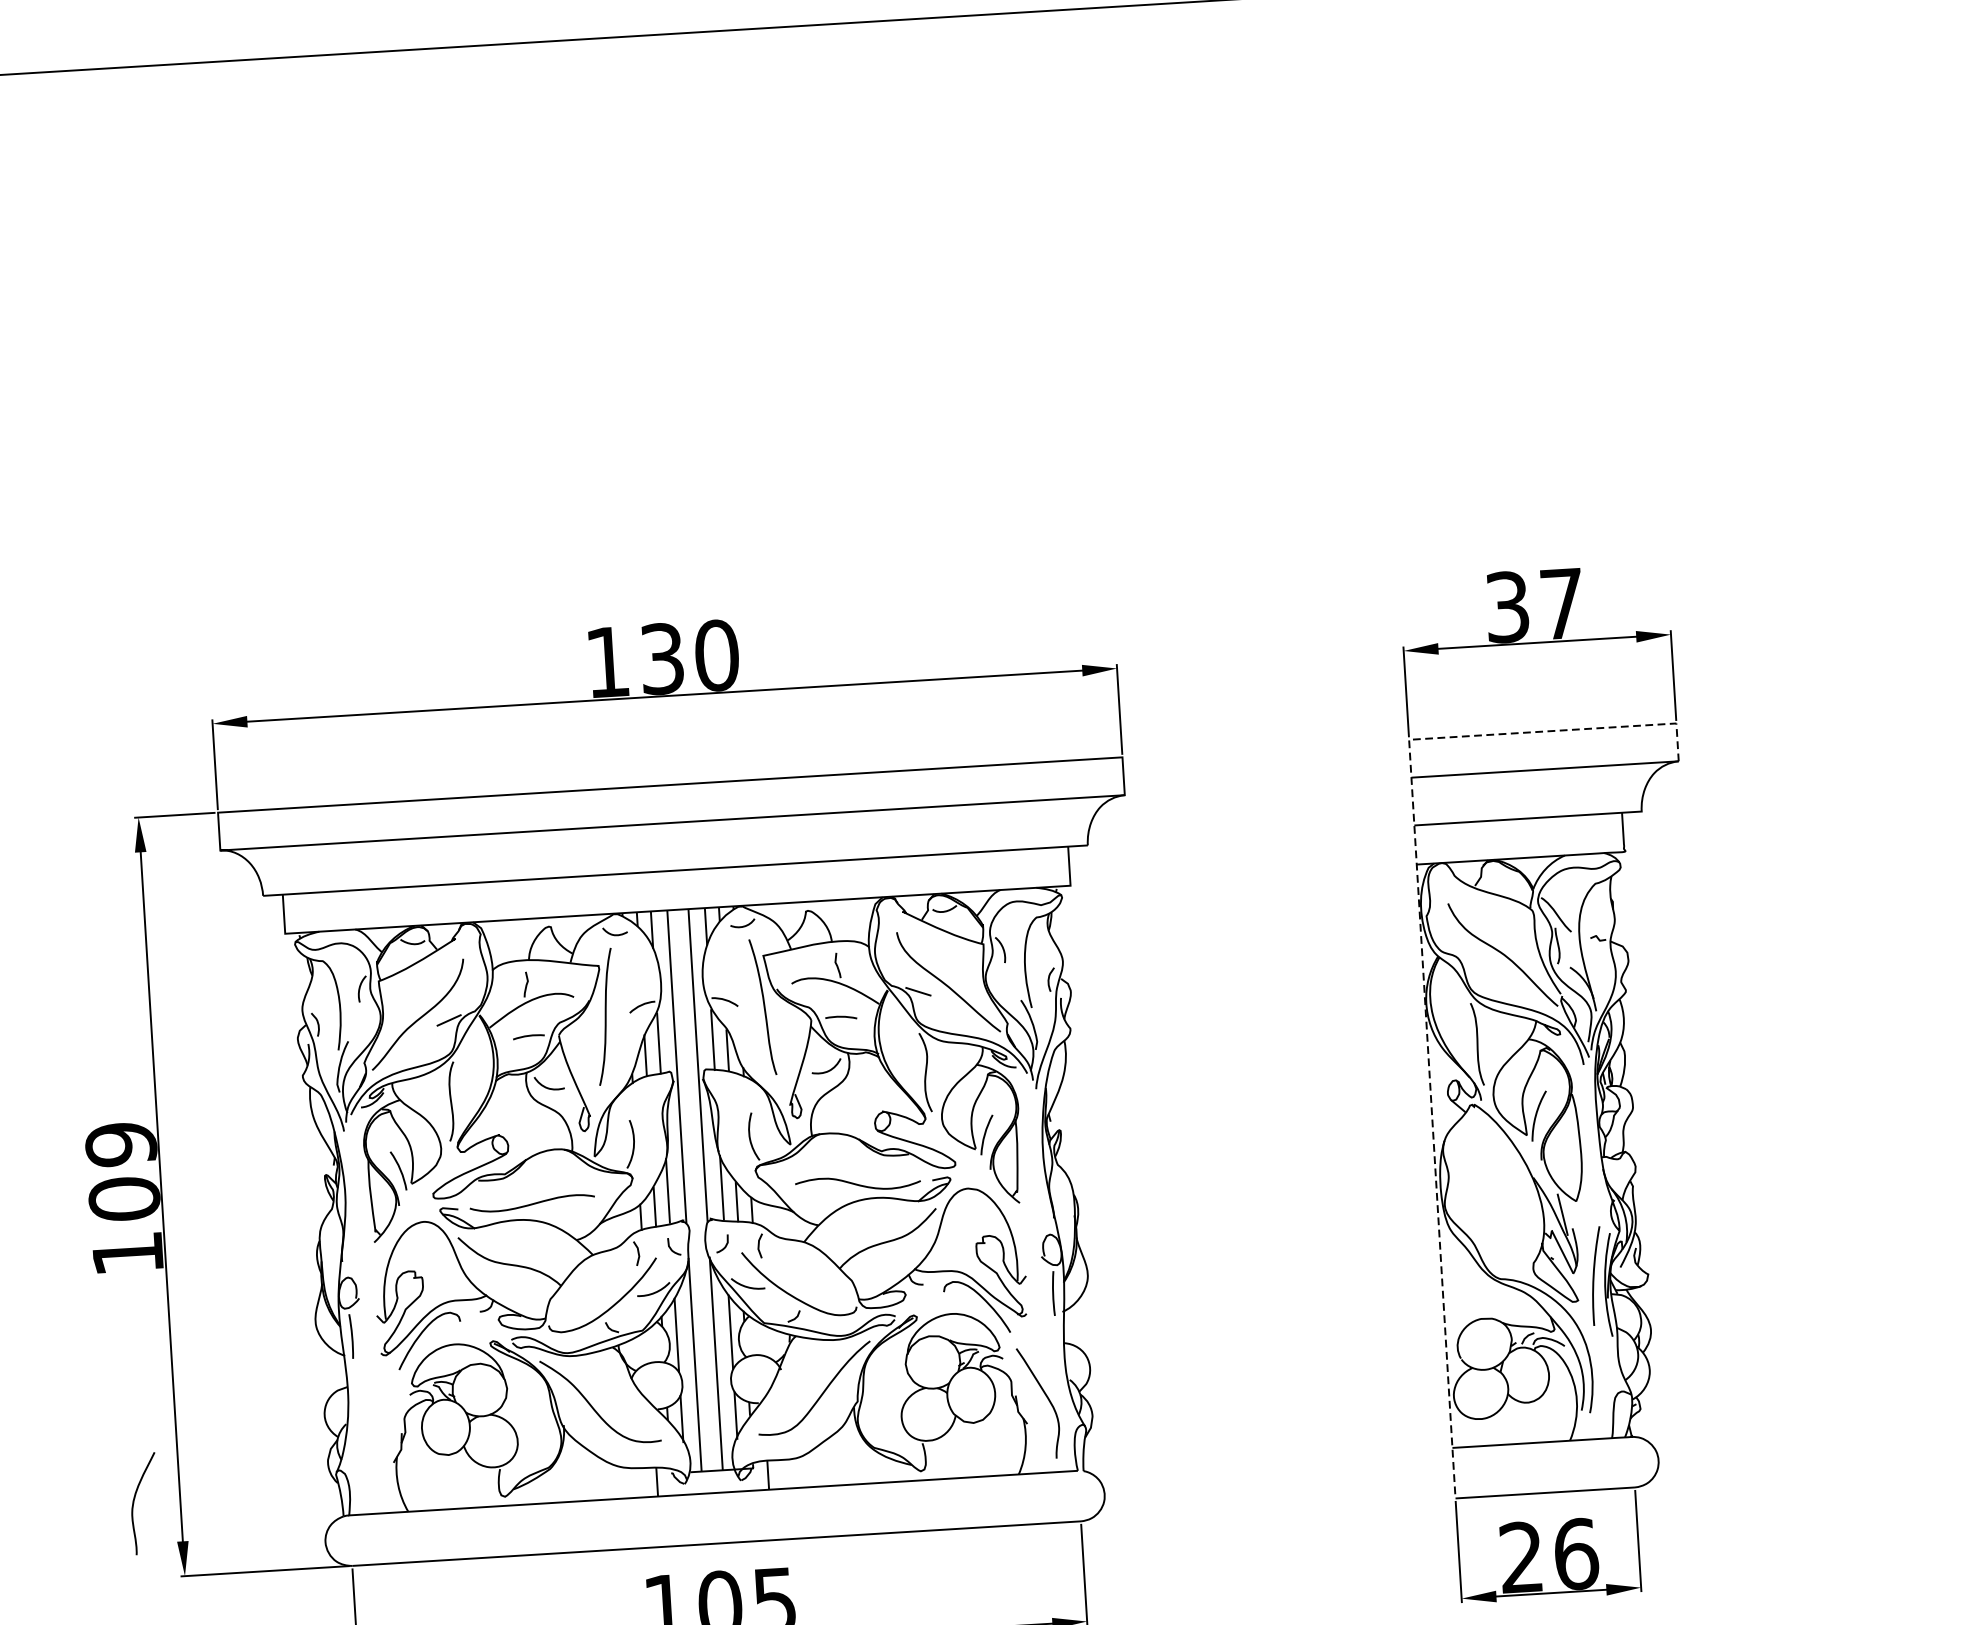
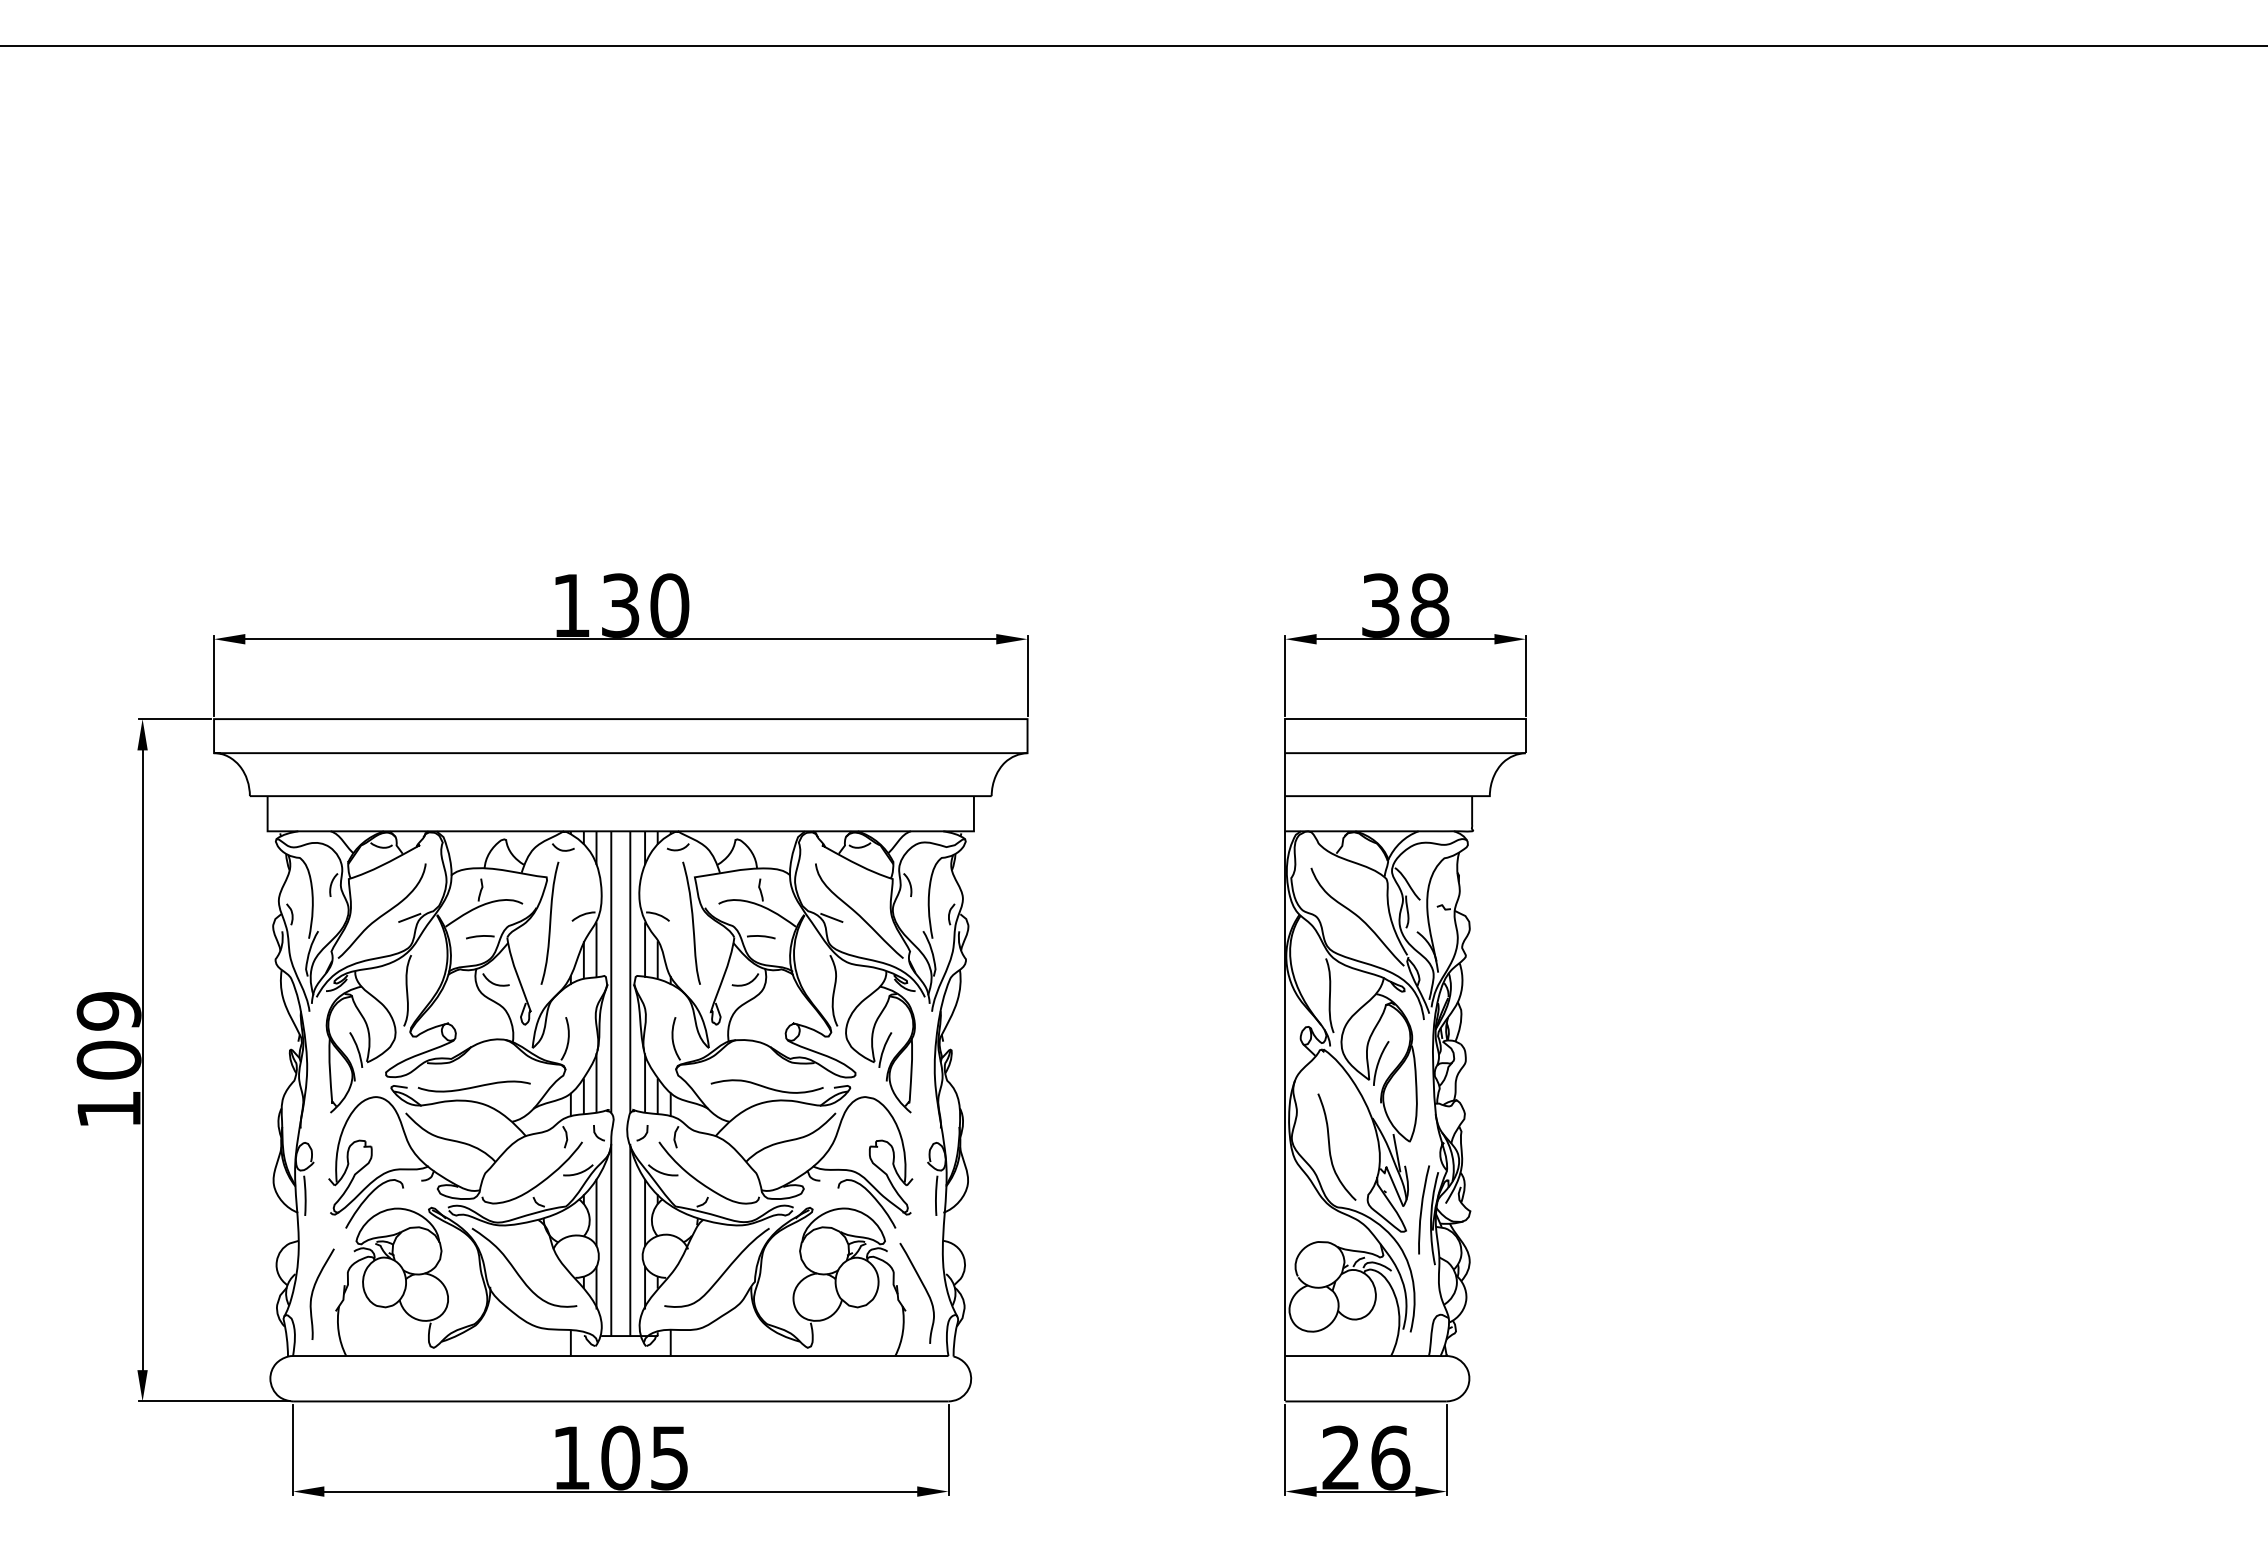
text: (1561, 603) -> (1429, 605), 37 -> 38
line: (1423, 964) -> (1285, 921), dashed -> solid
curve: (1488, 1211) -> (1330, 1146), added
curve: (134, 1503) -> (313, 1293), moved

